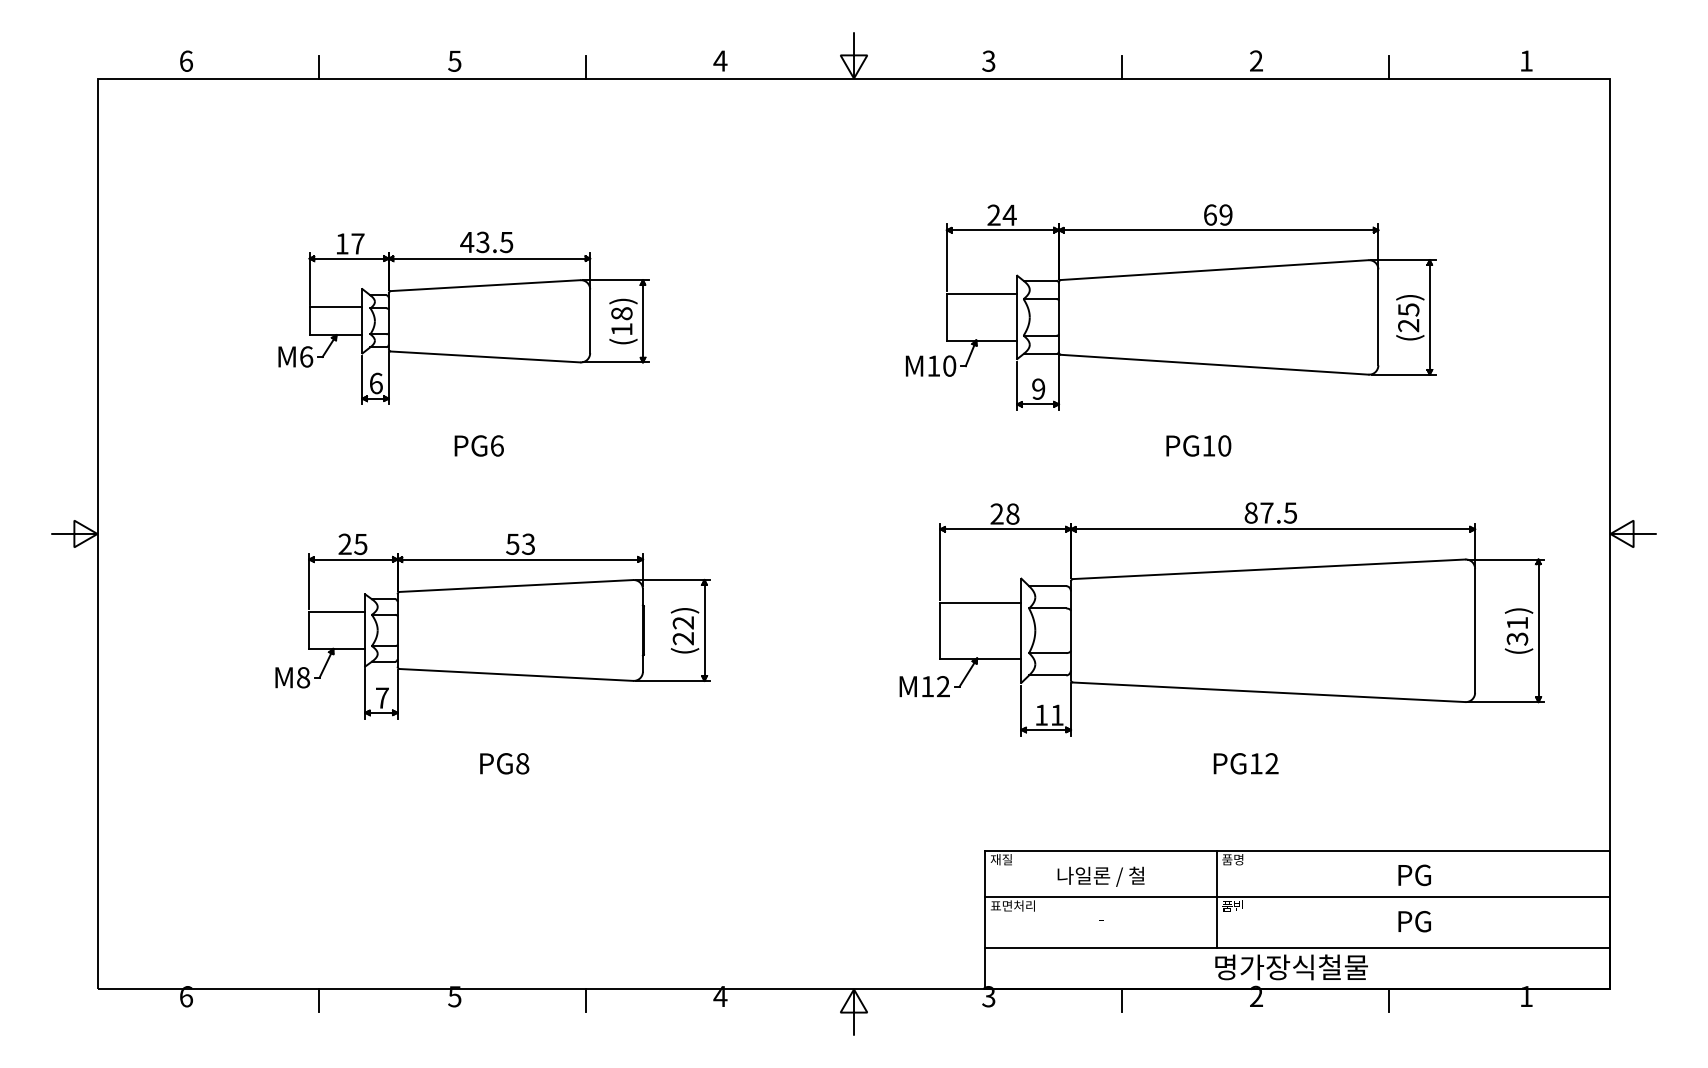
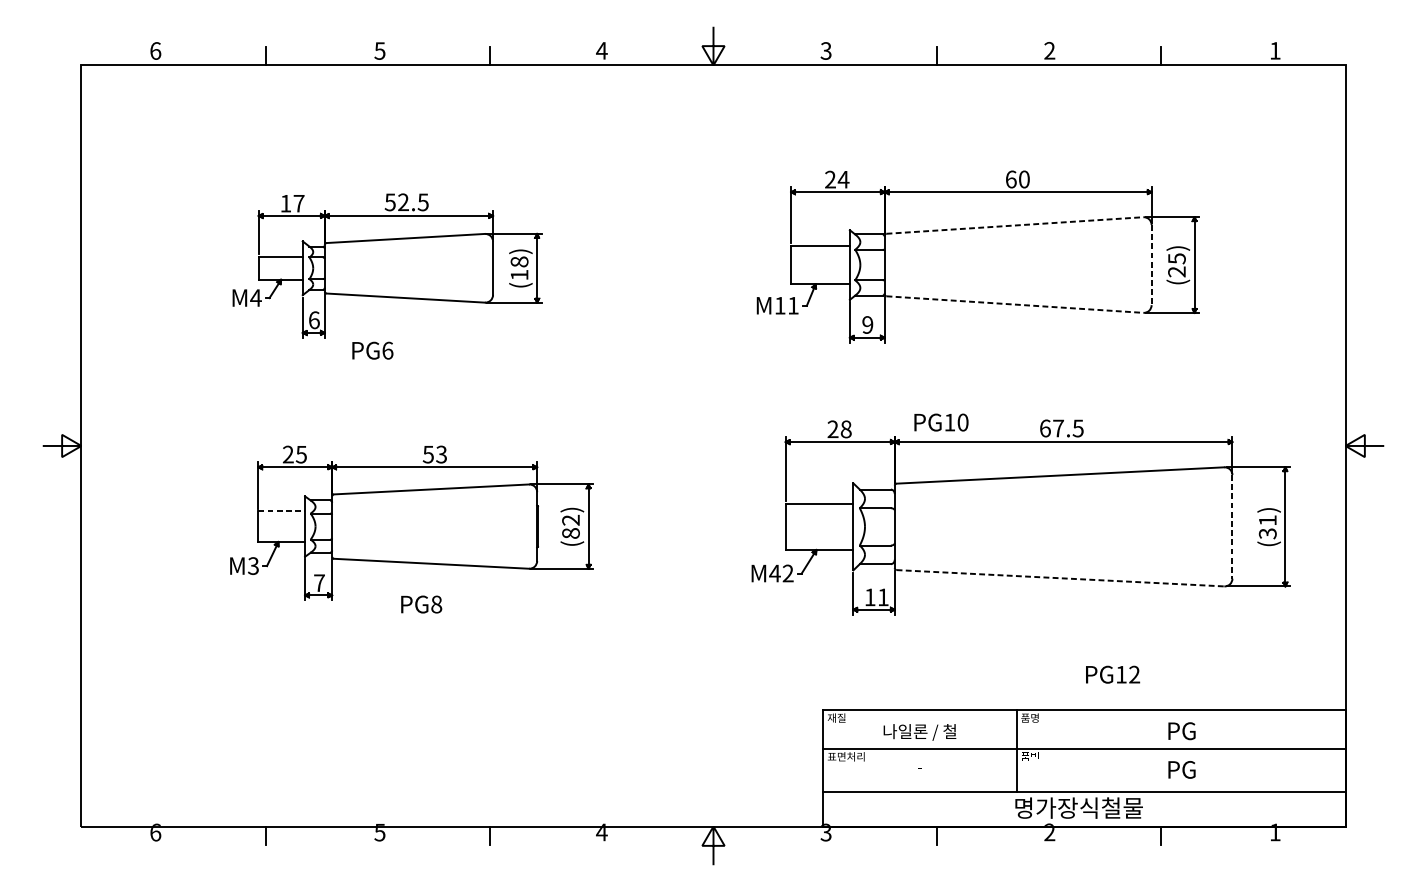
text: (1225, 214) -> (1023, 179), 69 -> 60
text: (474, 242) -> (396, 202), 43.5 -> 52.5
line: (1215, 270) -> (1015, 225), solid -> dashed
line: (1378, 317) -> (1151, 265), solid -> dashed
text: (306, 356) -> (256, 297), M6 -> M4
line: (1215, 364) -> (1015, 304), solid -> dashed
text: (949, 365) -> (793, 305), M10 -> M11
text: (478, 445) -> (372, 350), moved
text: (1198, 445) -> (941, 422), moved
text: (1250, 512) -> (1044, 428), 87.5 -> 67.5
line: (337, 611) -> (281, 510), solid -> dashed
line: (1475, 631) -> (1232, 527), solid -> dashed
text: (683, 638) -> (571, 533), (22) -> (82)
text: (303, 677) -> (253, 565), M8 -> M3
text: (927, 686) -> (774, 573), M12 -> M42
line: (1269, 692) -> (1060, 578), solid -> dashed
text: (504, 763) -> (421, 604), moved
text: (1245, 763) -> (1112, 674), moved

